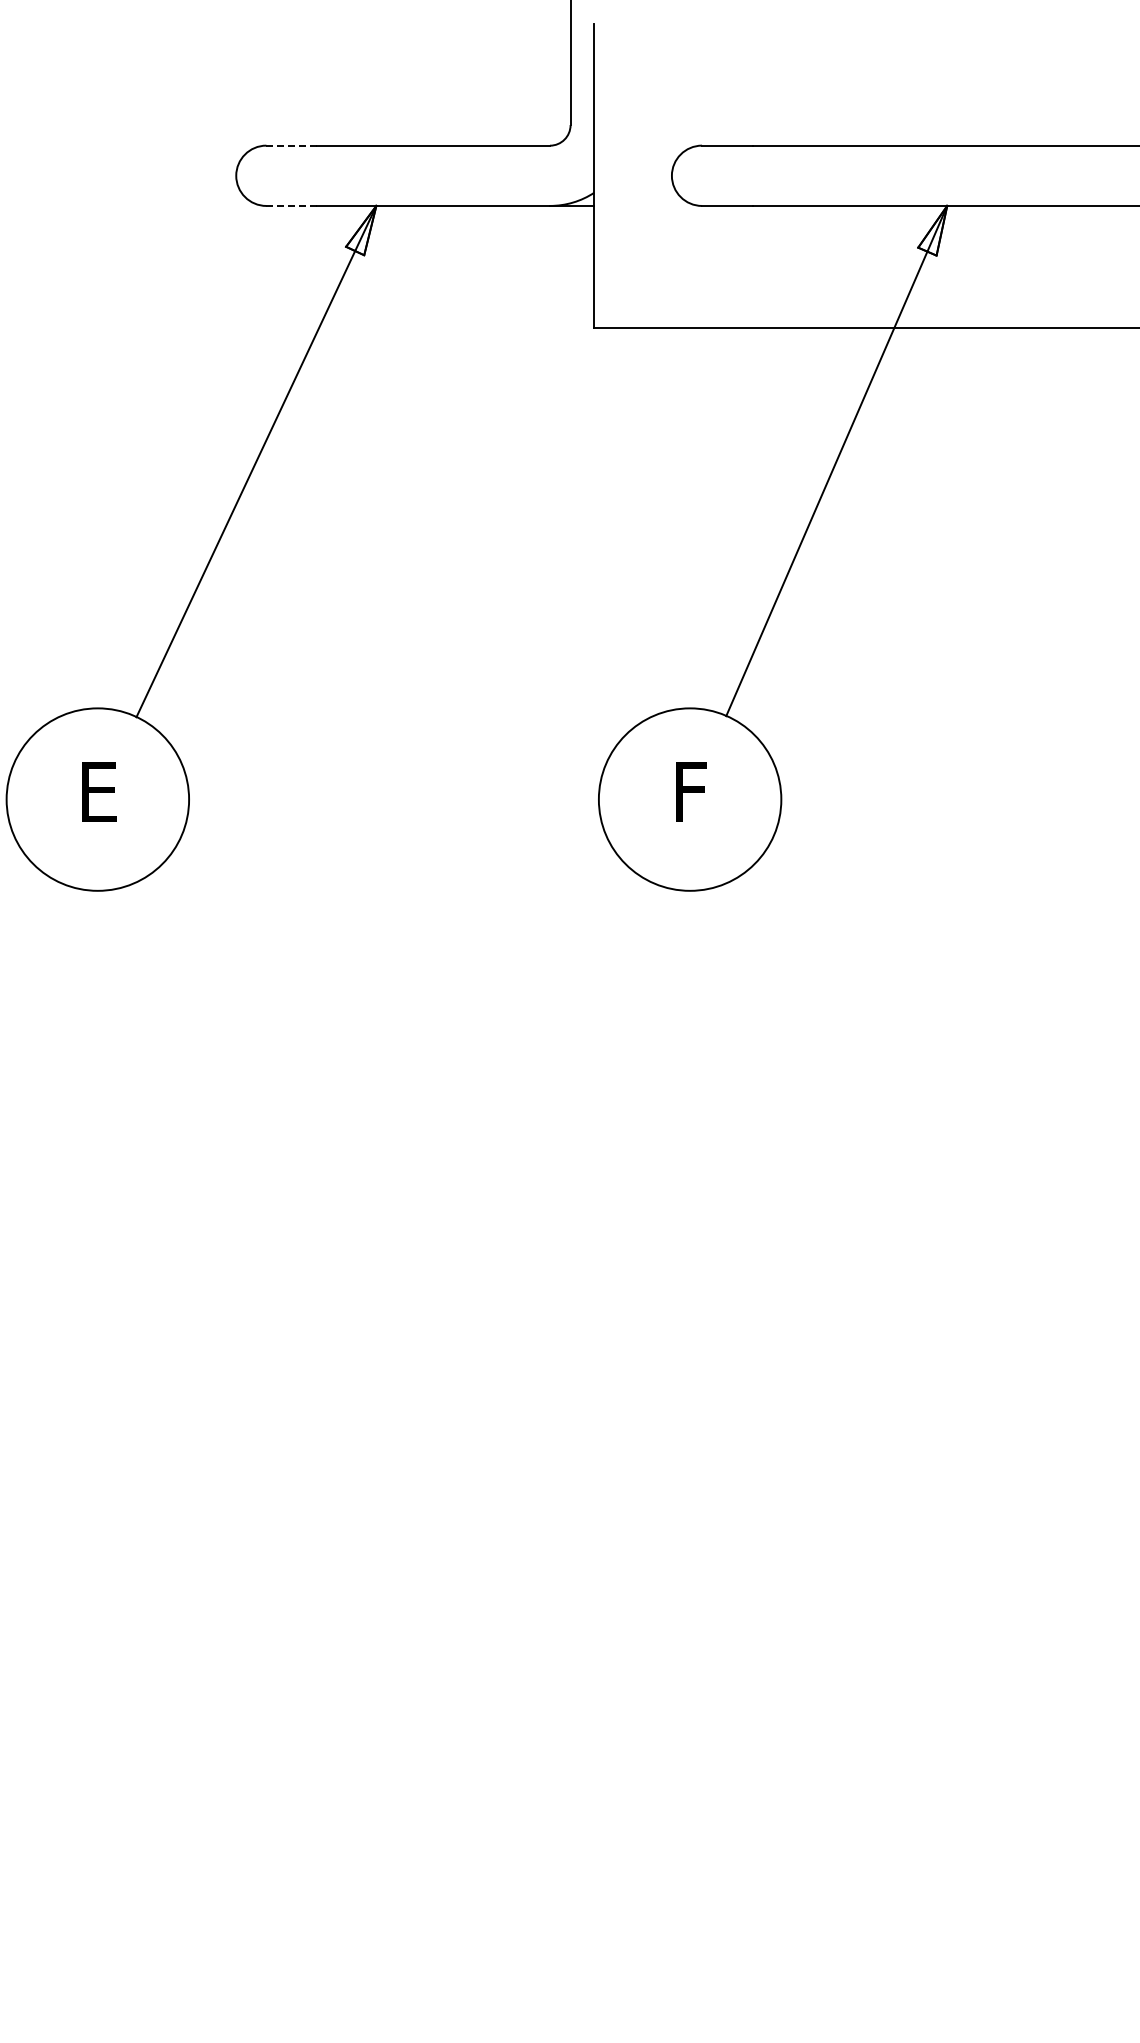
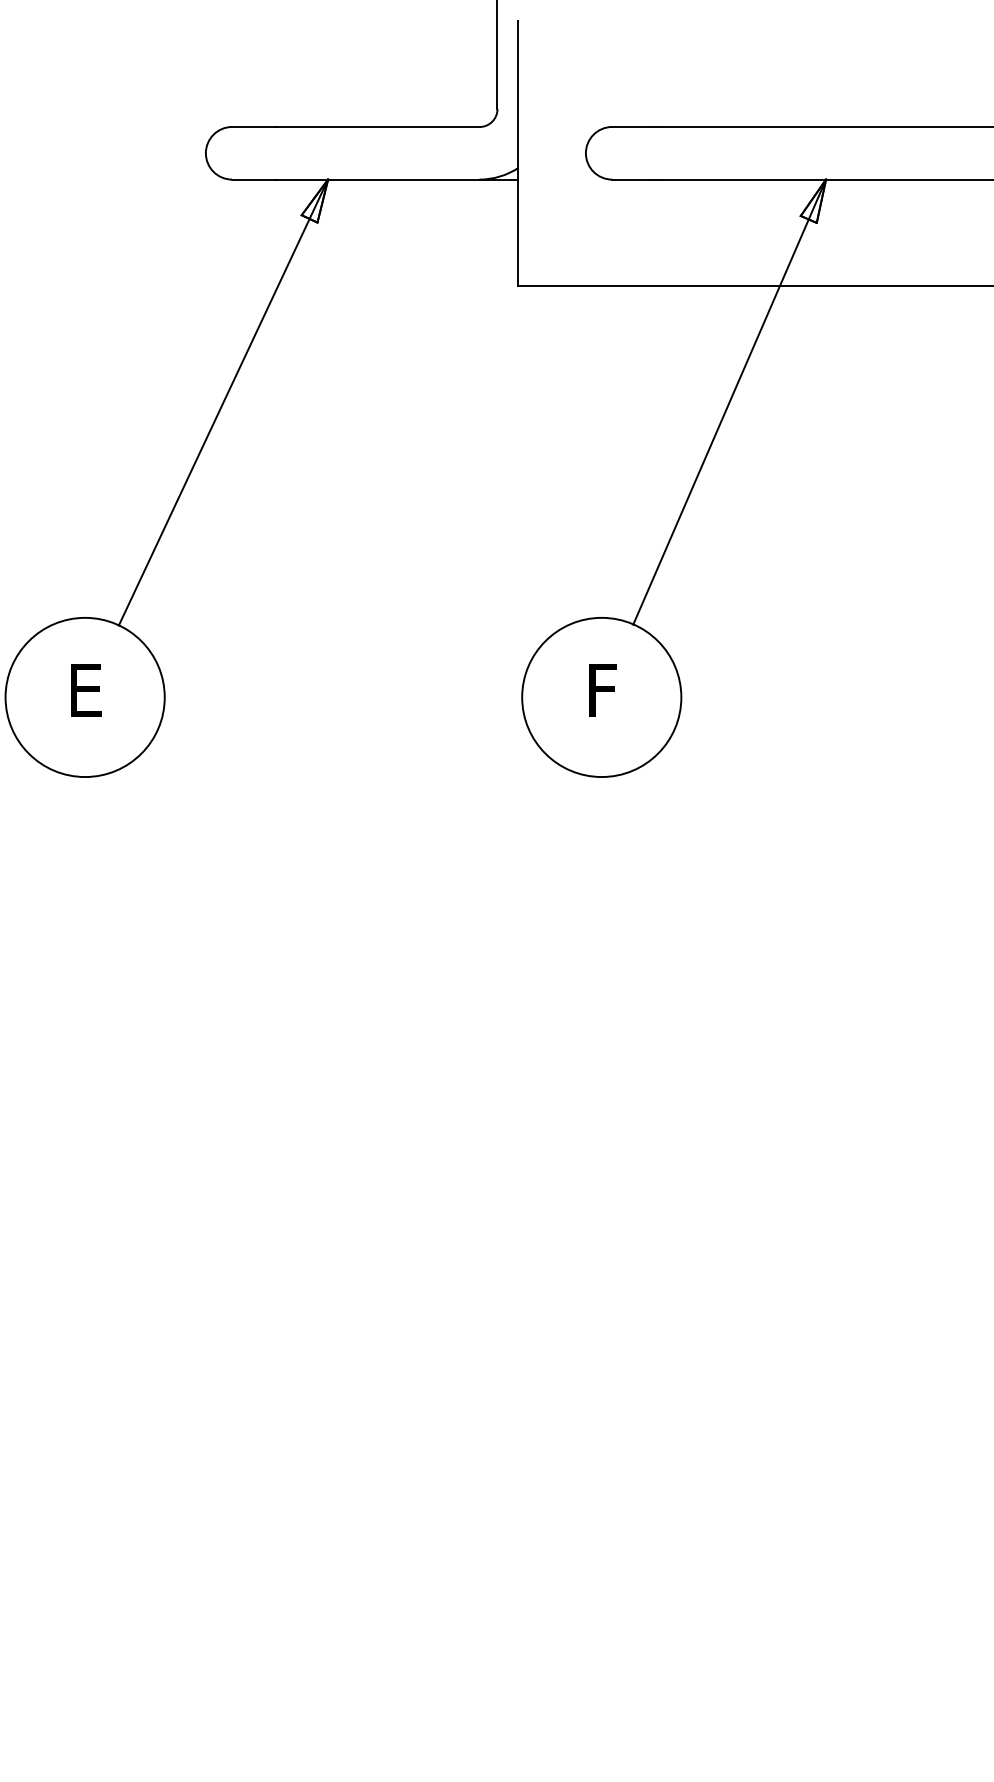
line: (291, 145) -> (254, 126), dashed -> solid
line: (292, 205) -> (254, 179), dashed -> solid

